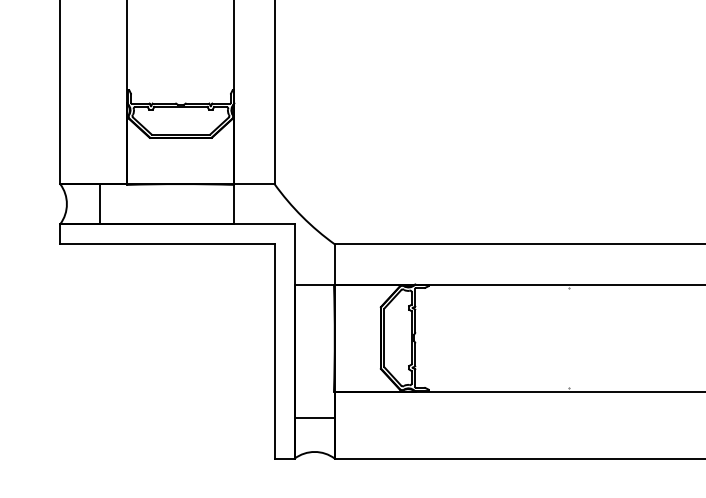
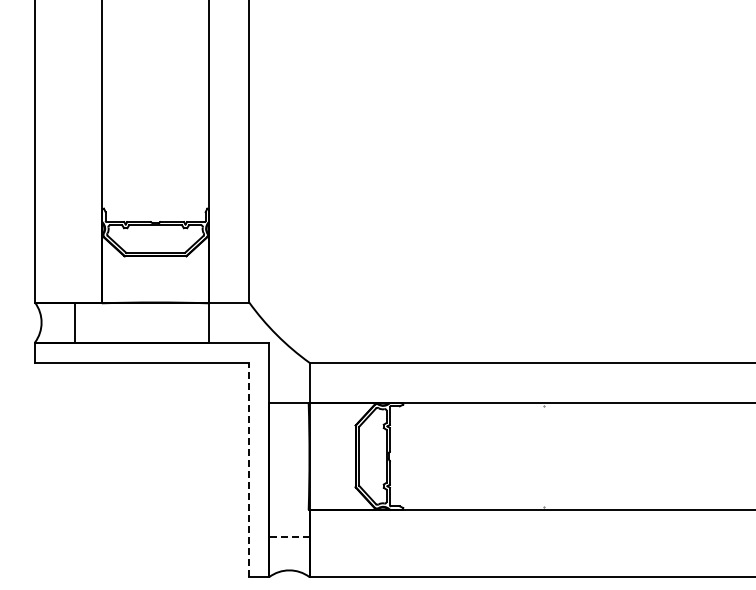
line: (274, 351) -> (249, 469), solid -> dashed
line: (313, 418) -> (288, 536), solid -> dashed

